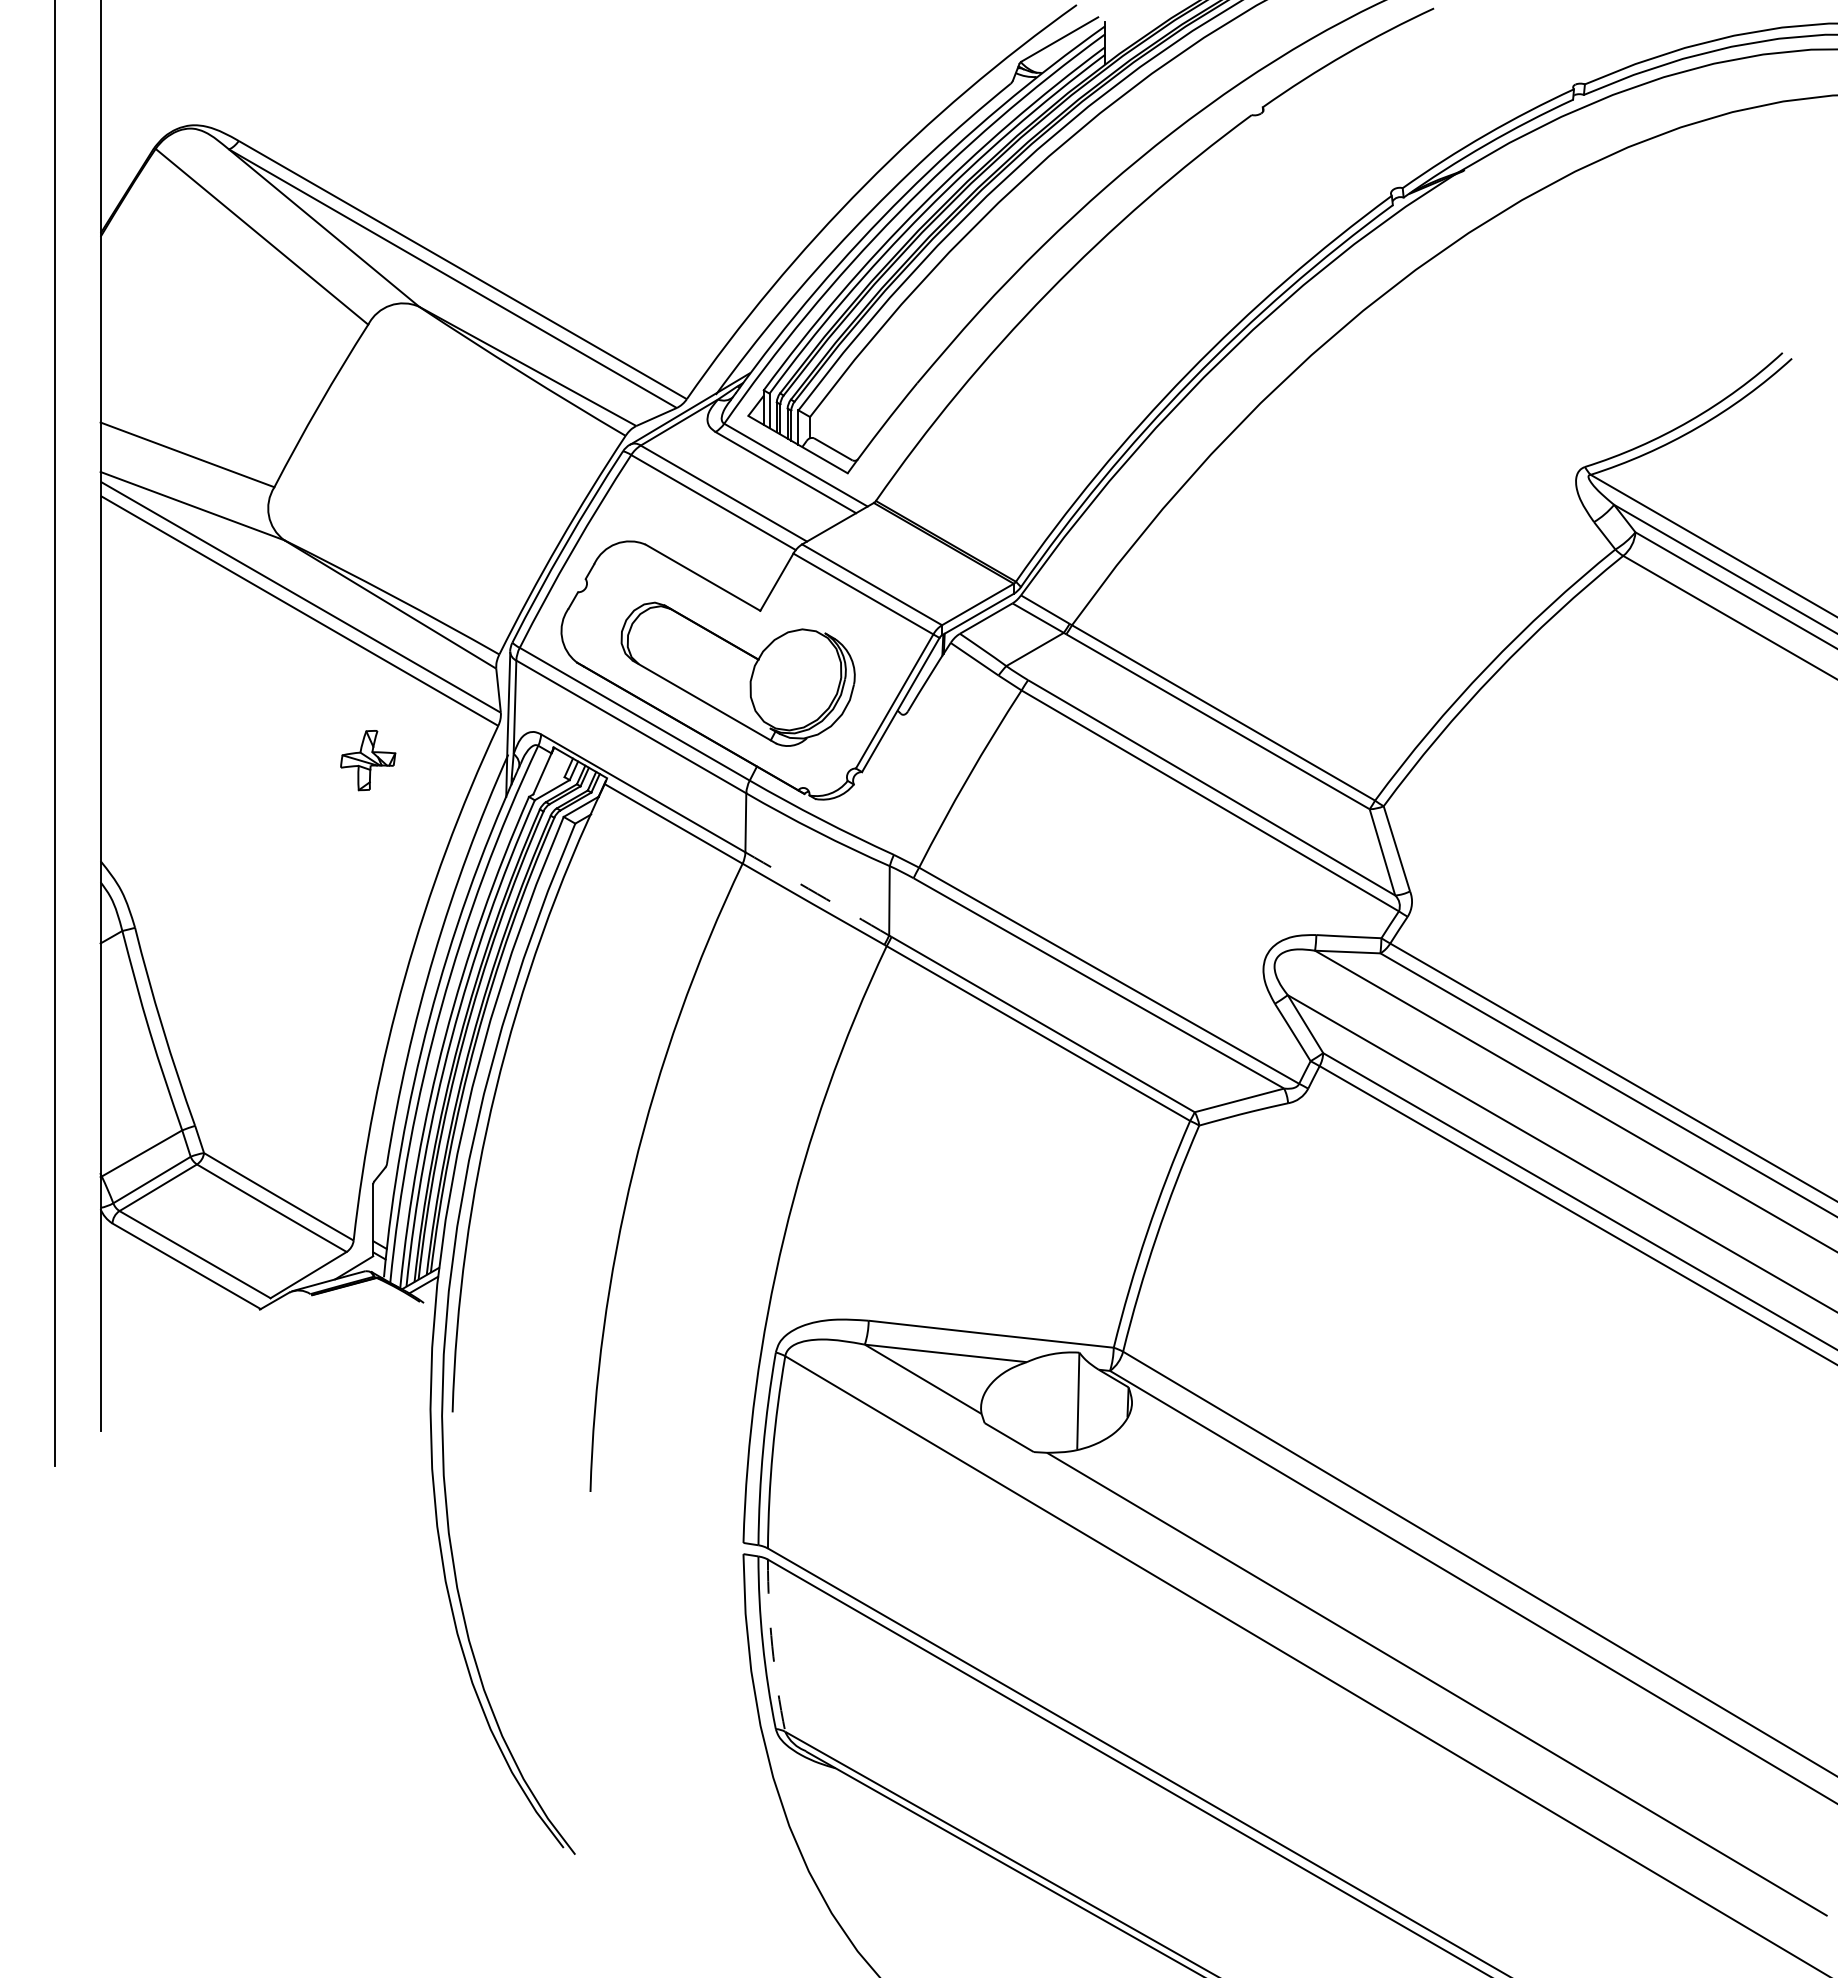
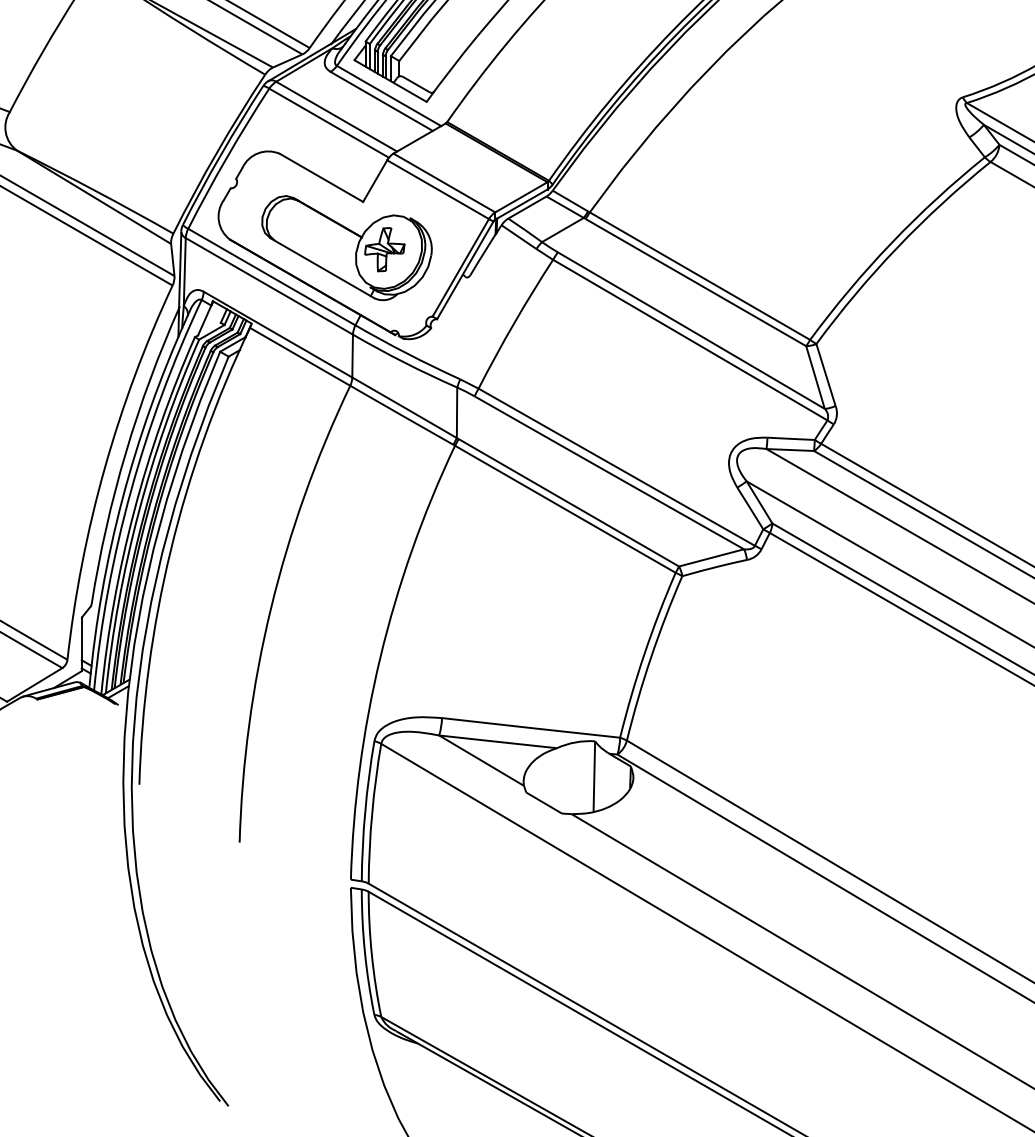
part: (368, 760) -> (385, 249), moved
arc: (817, 893) -> (404, 407), dashed -> solid
arc: (772, 1646) -> (372, 954), dashed -> solid

